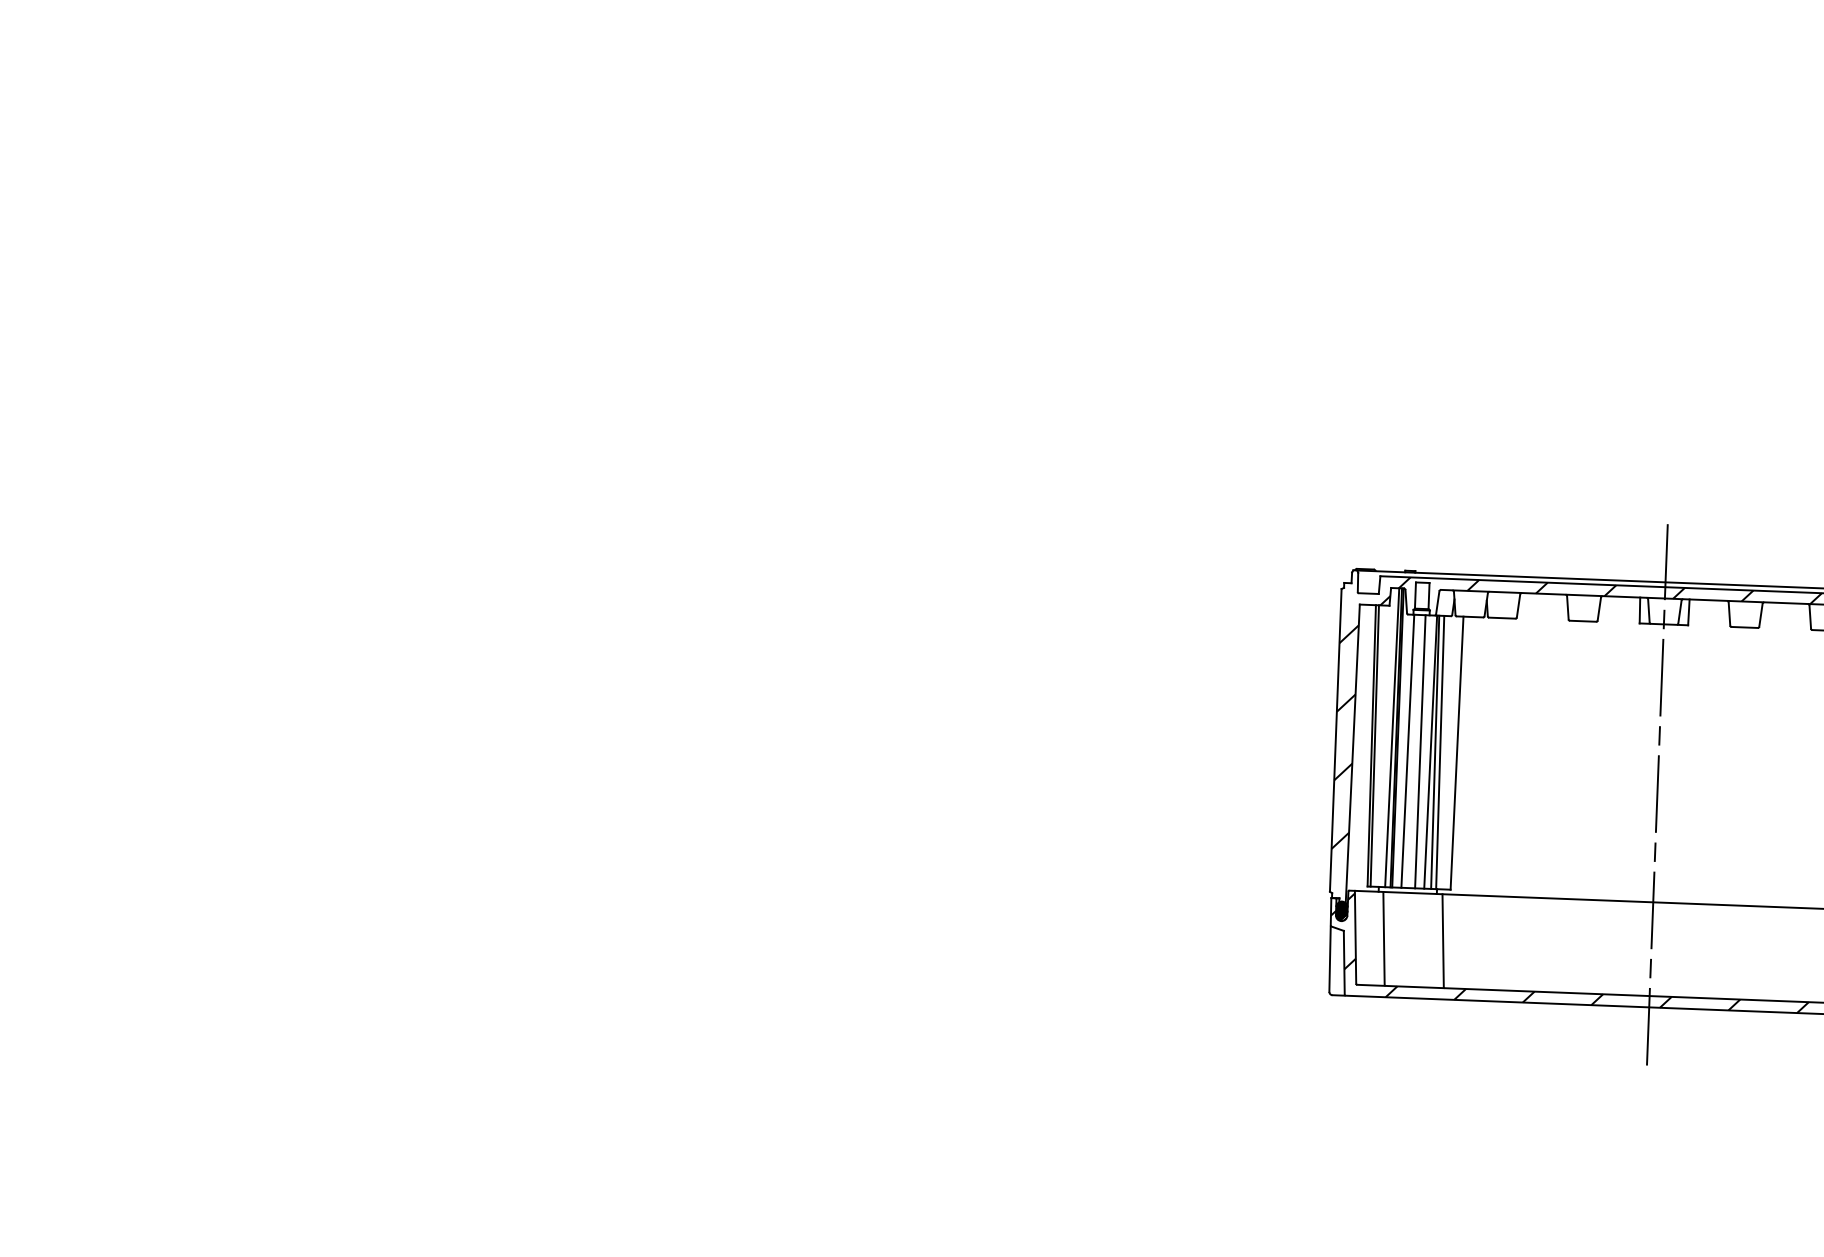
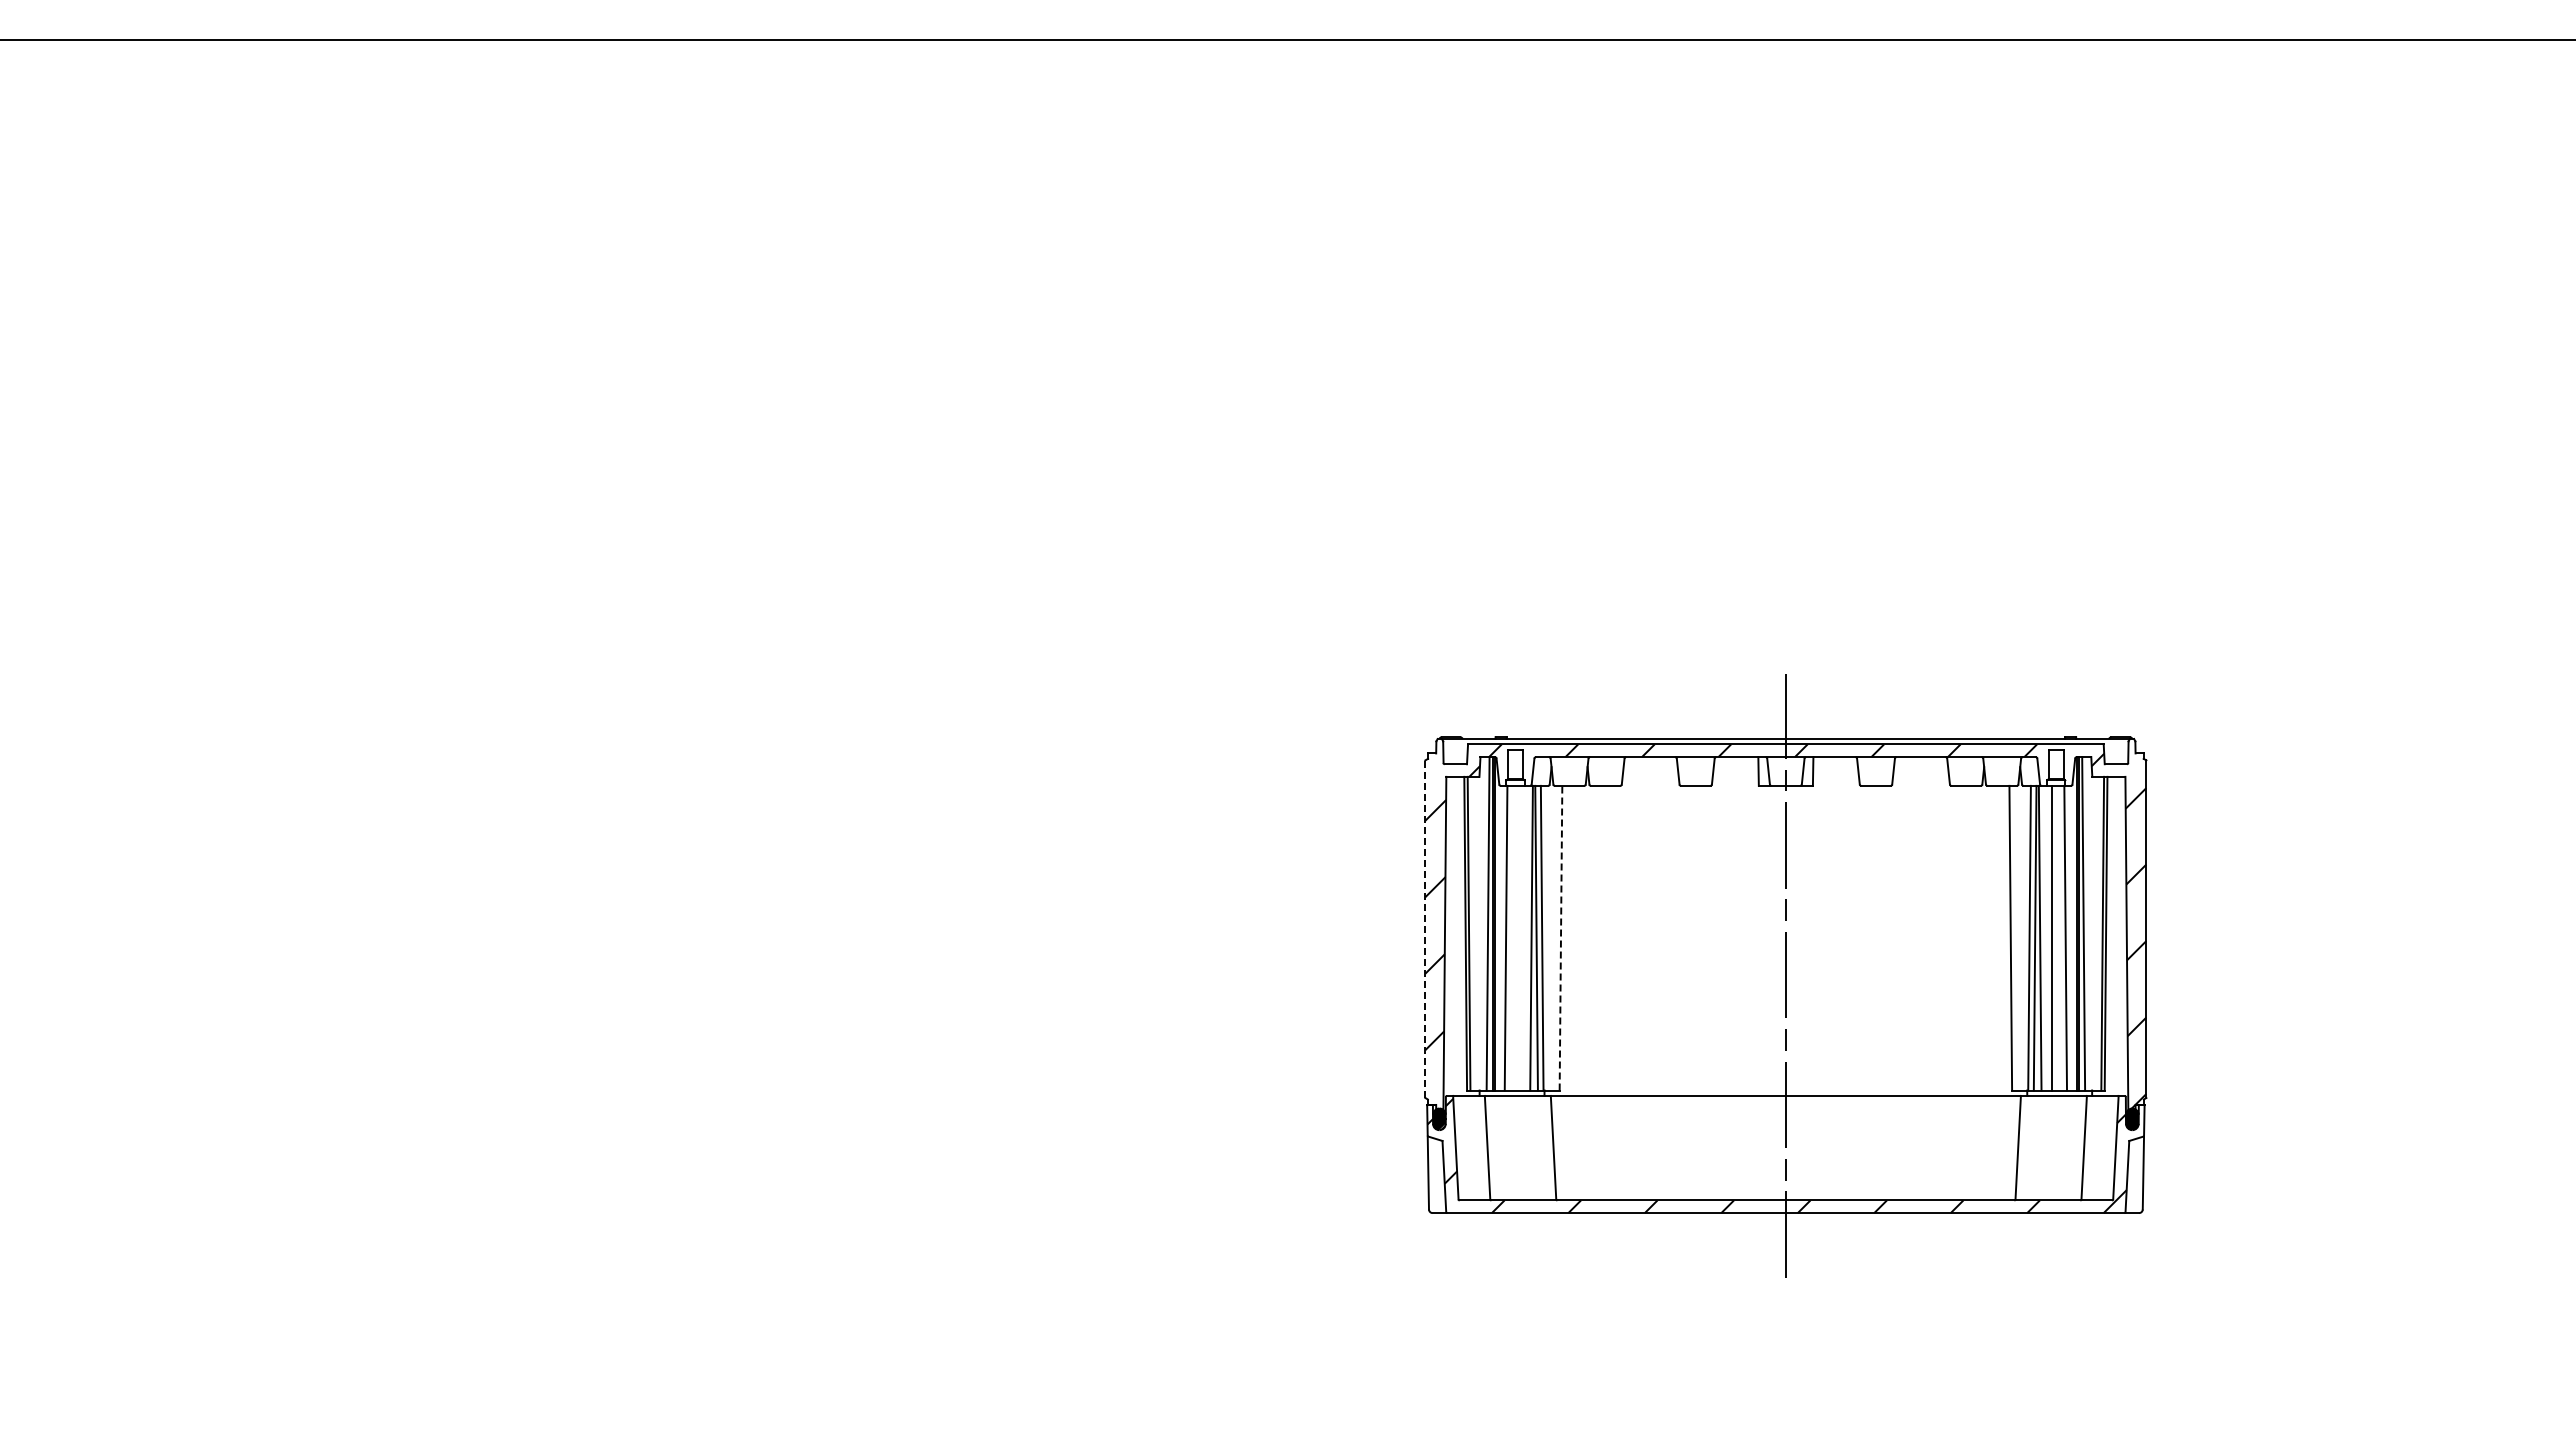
line: (1335, 740) -> (1425, 929), solid -> dashed
line: (1420, 751) -> (1520, 937), removed
line: (1456, 752) -> (1560, 937), solid -> dashed

